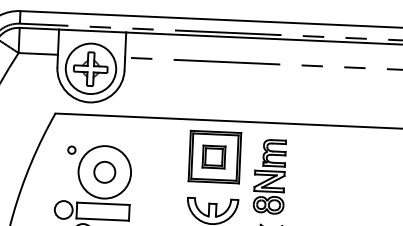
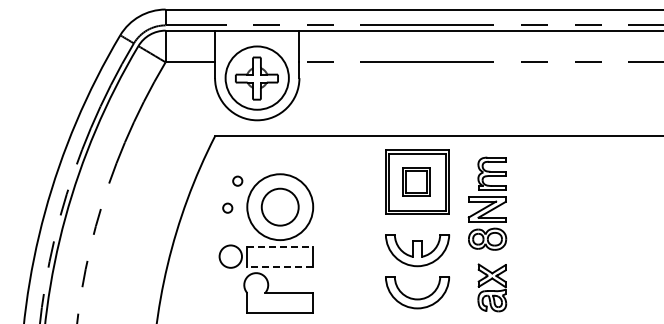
circle: (62, 170) -> (227, 207), added
circle: (105, 172) -> (280, 207), size x1.4
line: (103, 203) -> (280, 246), solid -> dashed
line: (102, 219) -> (280, 266), solid -> dashed

